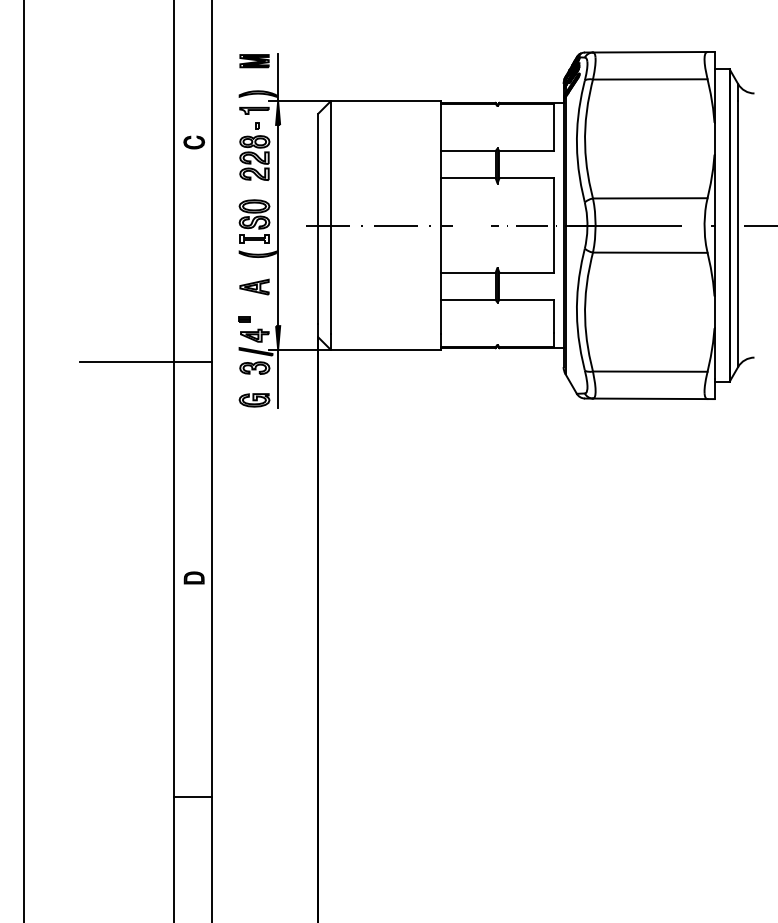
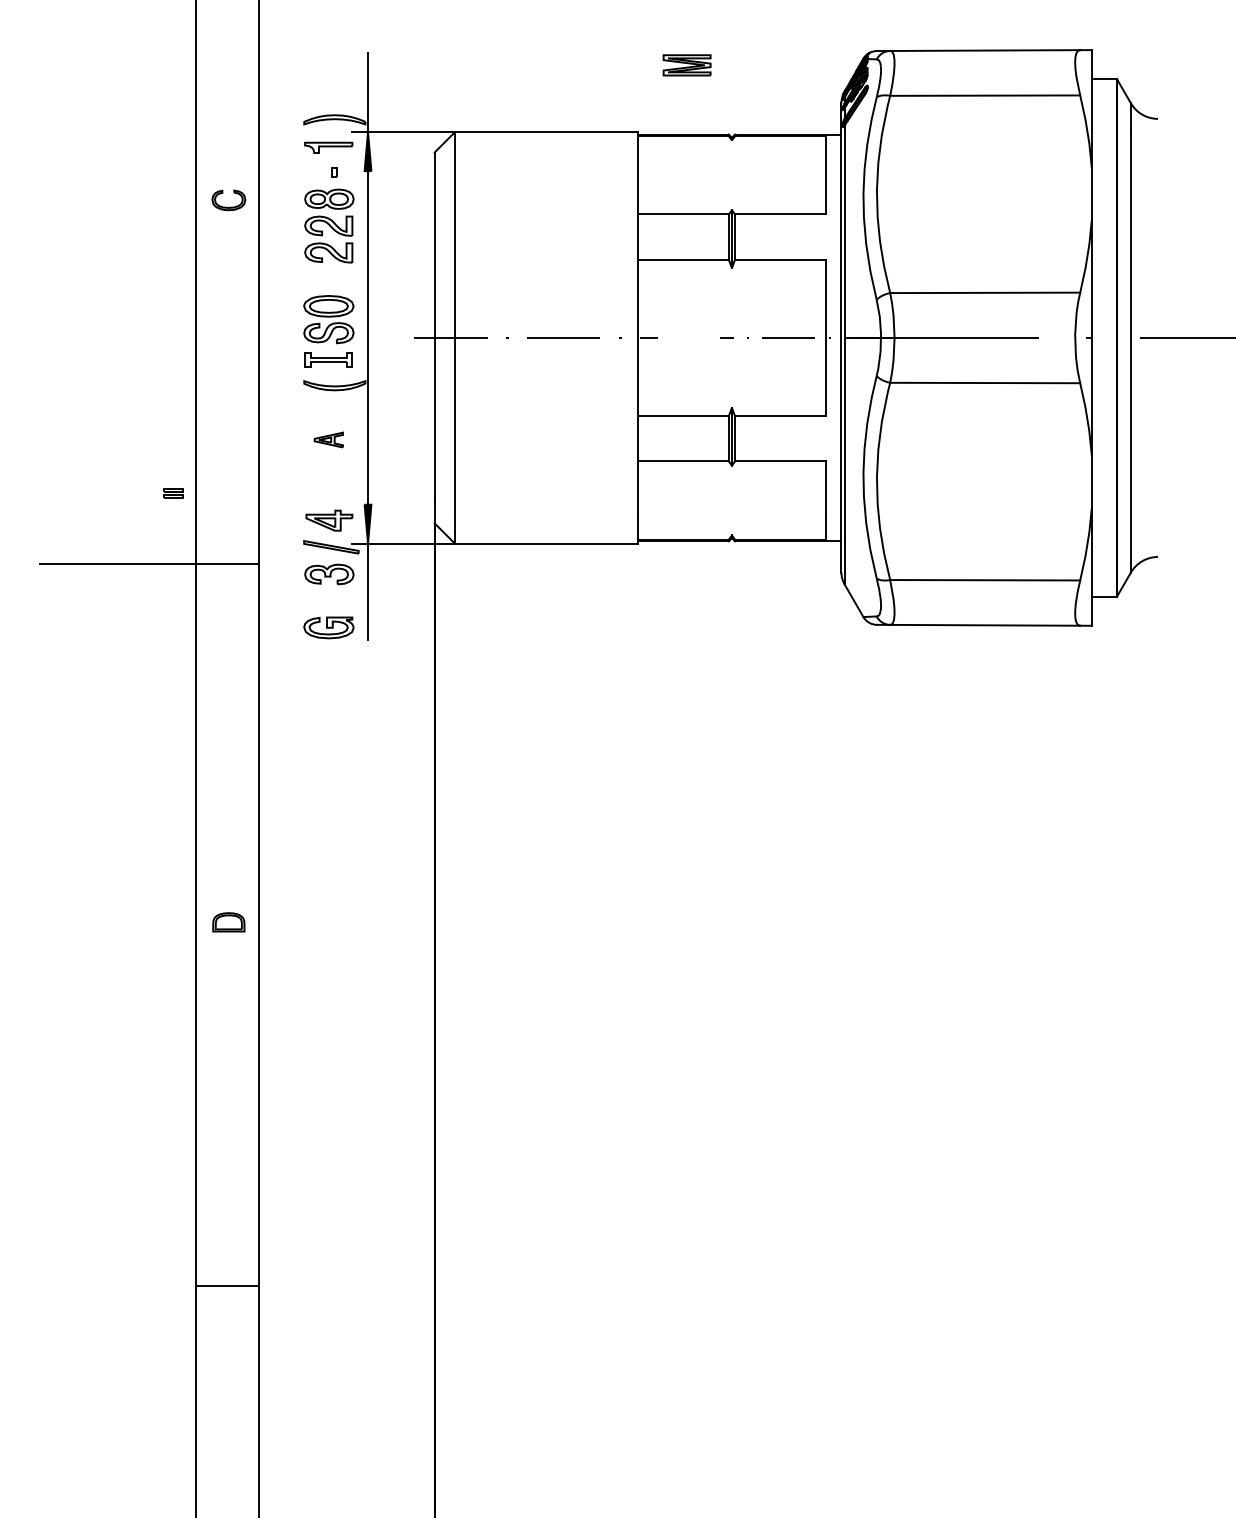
part: (254, 61) -> (687, 65), moved
part: (254, 286) -> (328, 439), size x0.6
part: (244, 319) -> (172, 493), moved

